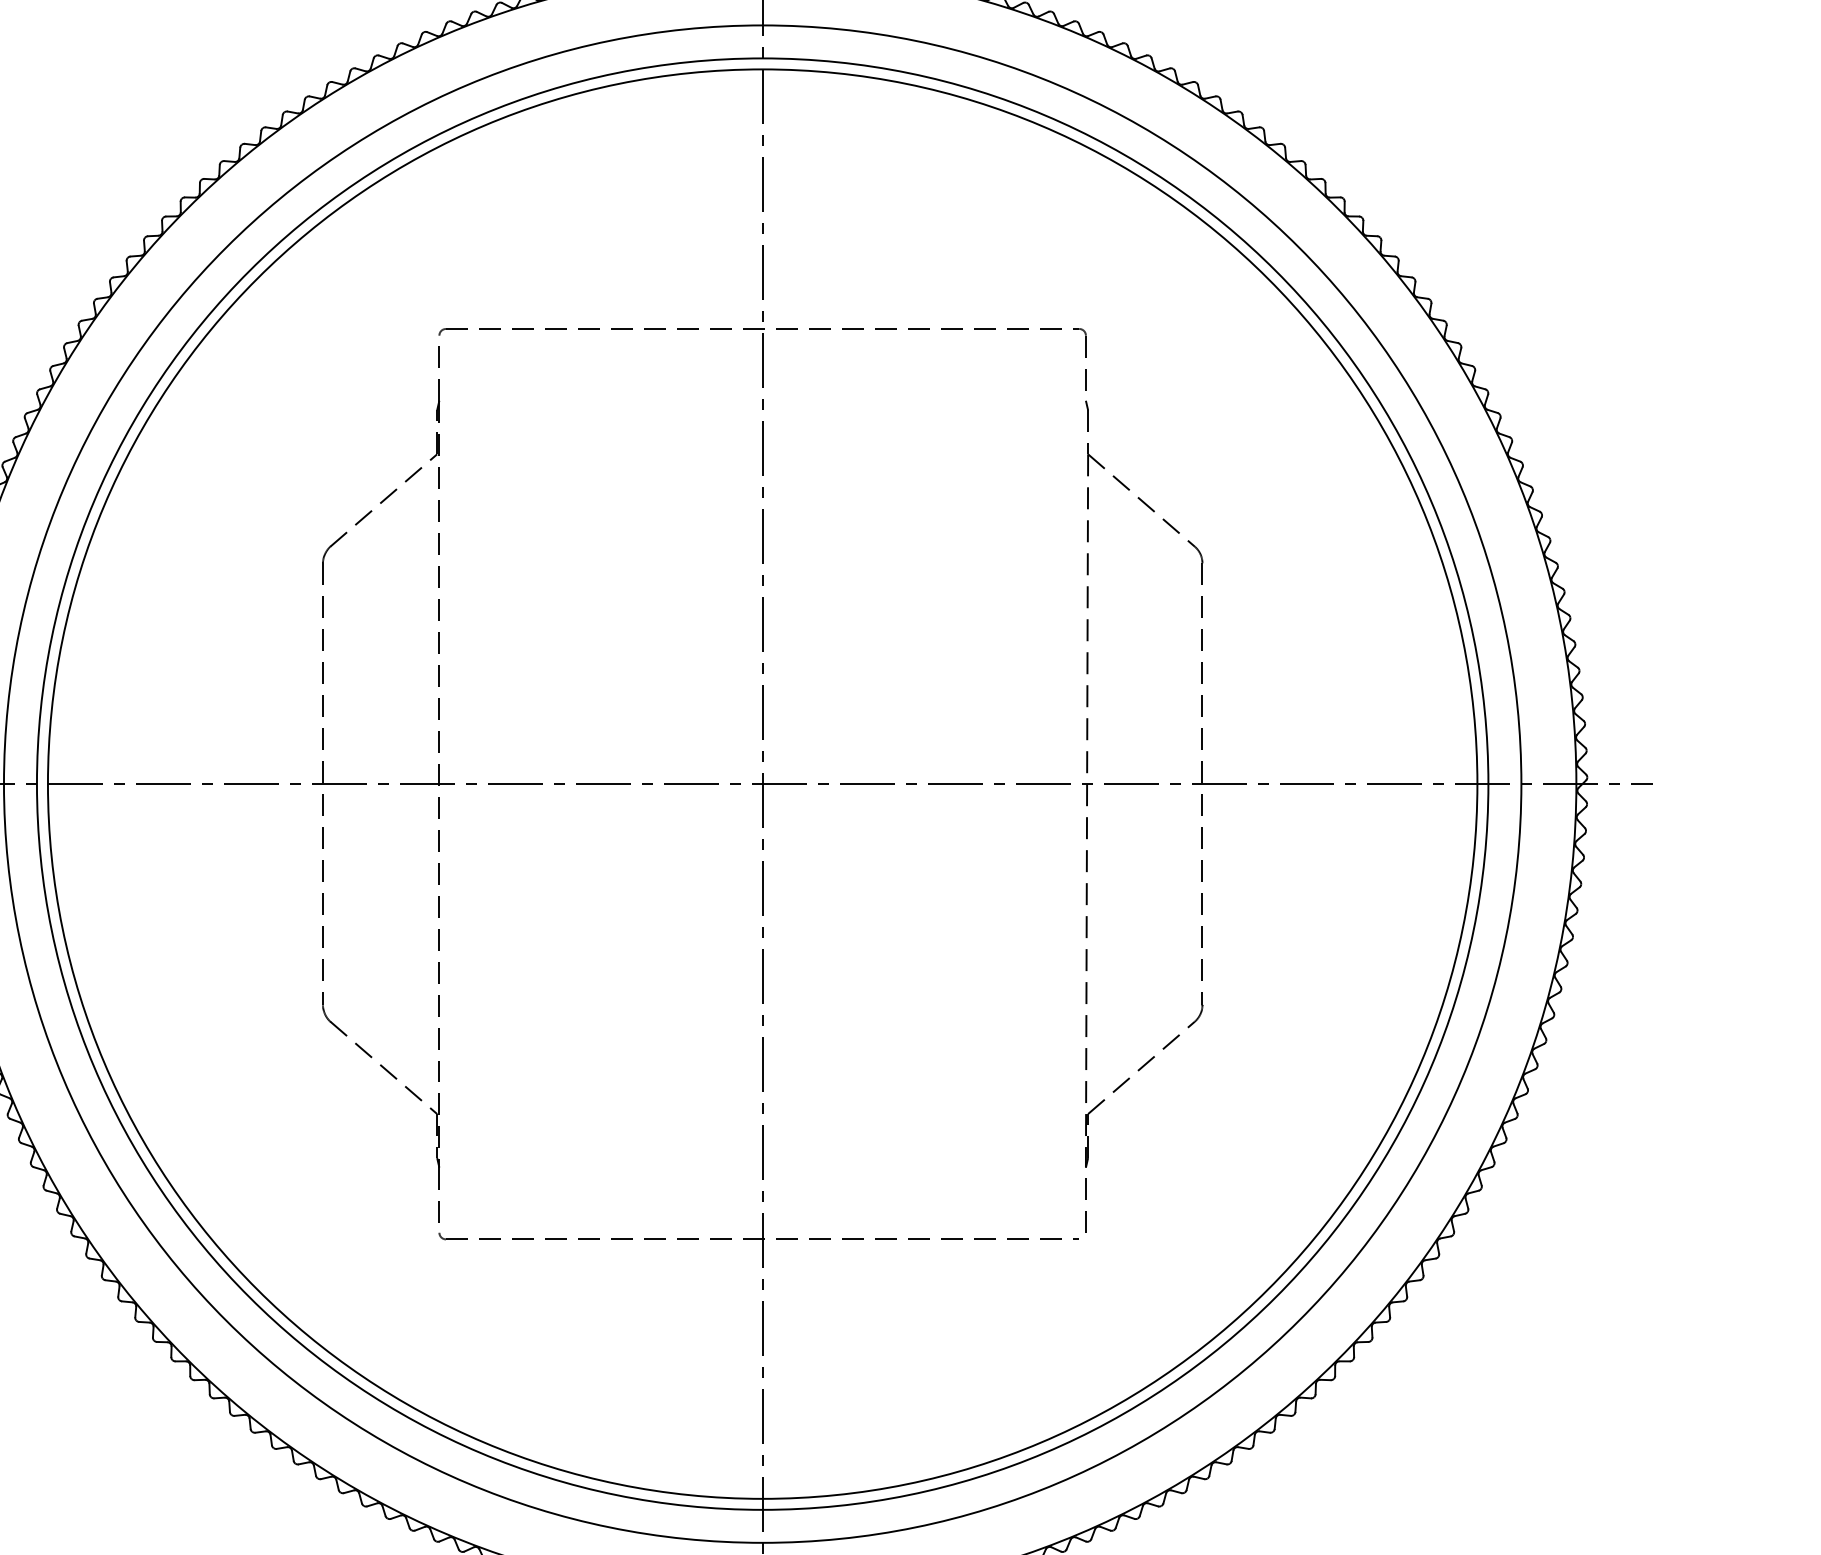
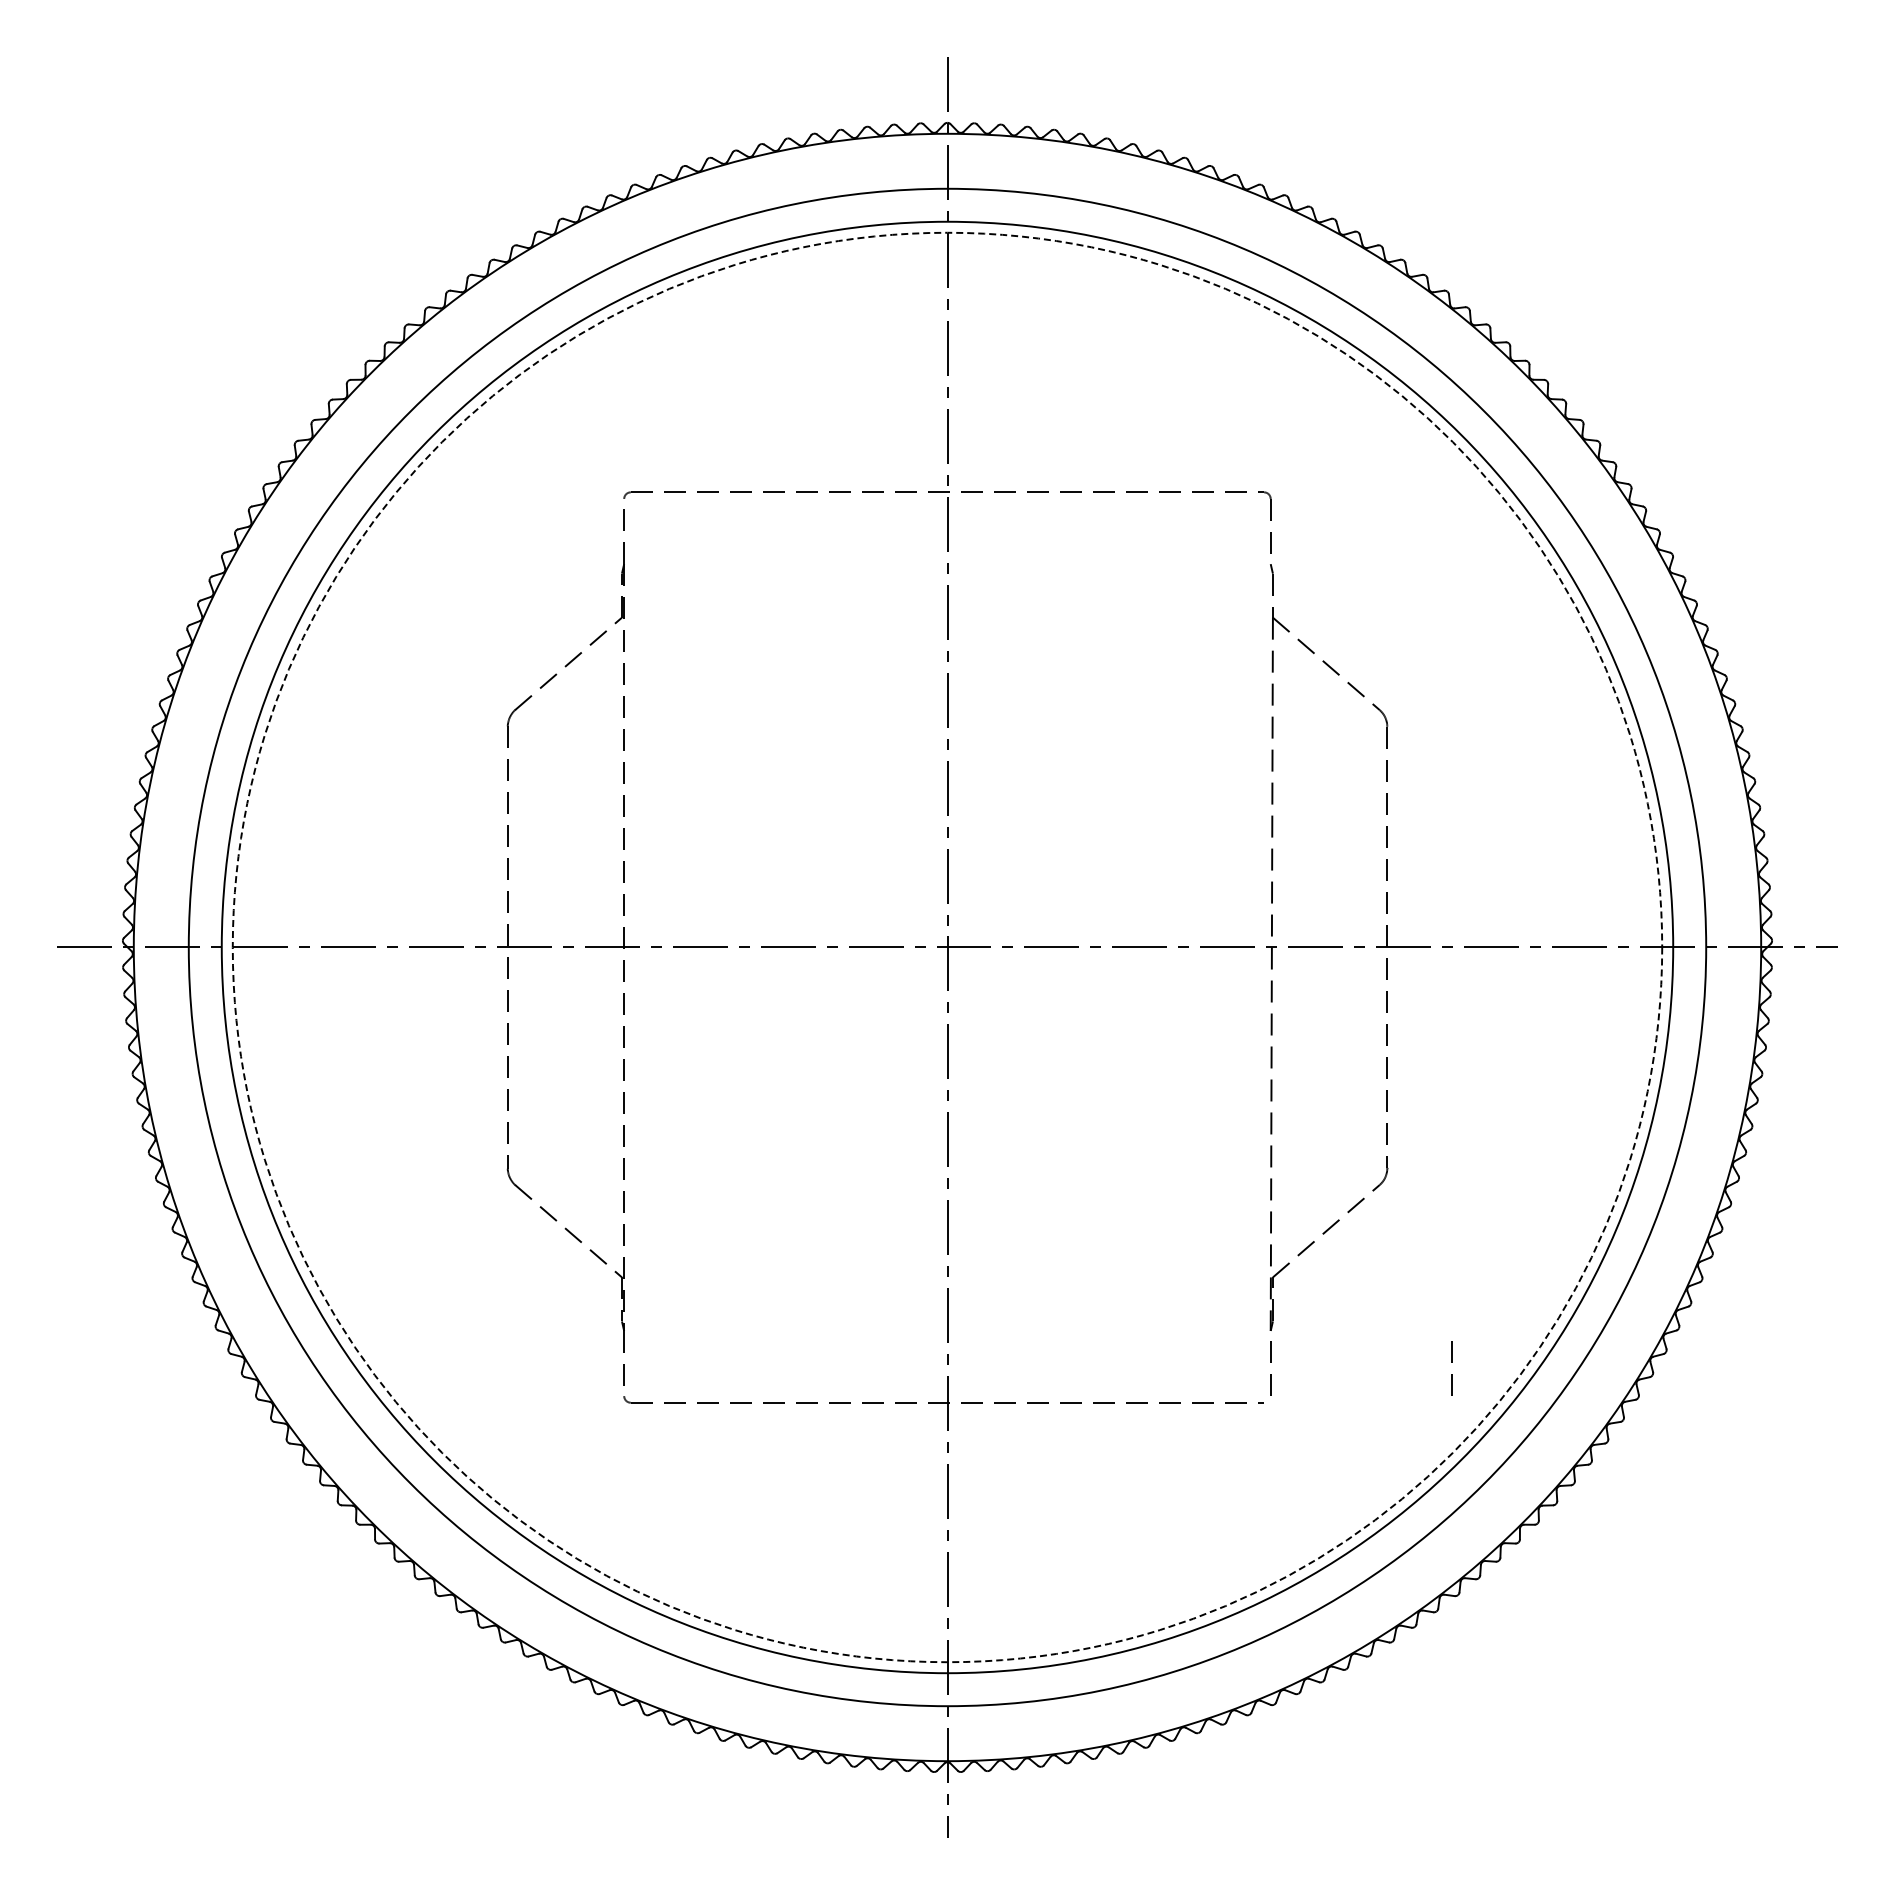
circle: (762, 784) -> (947, 947), solid -> dashed
line: (1266, 1199) -> (1451, 1362), added

